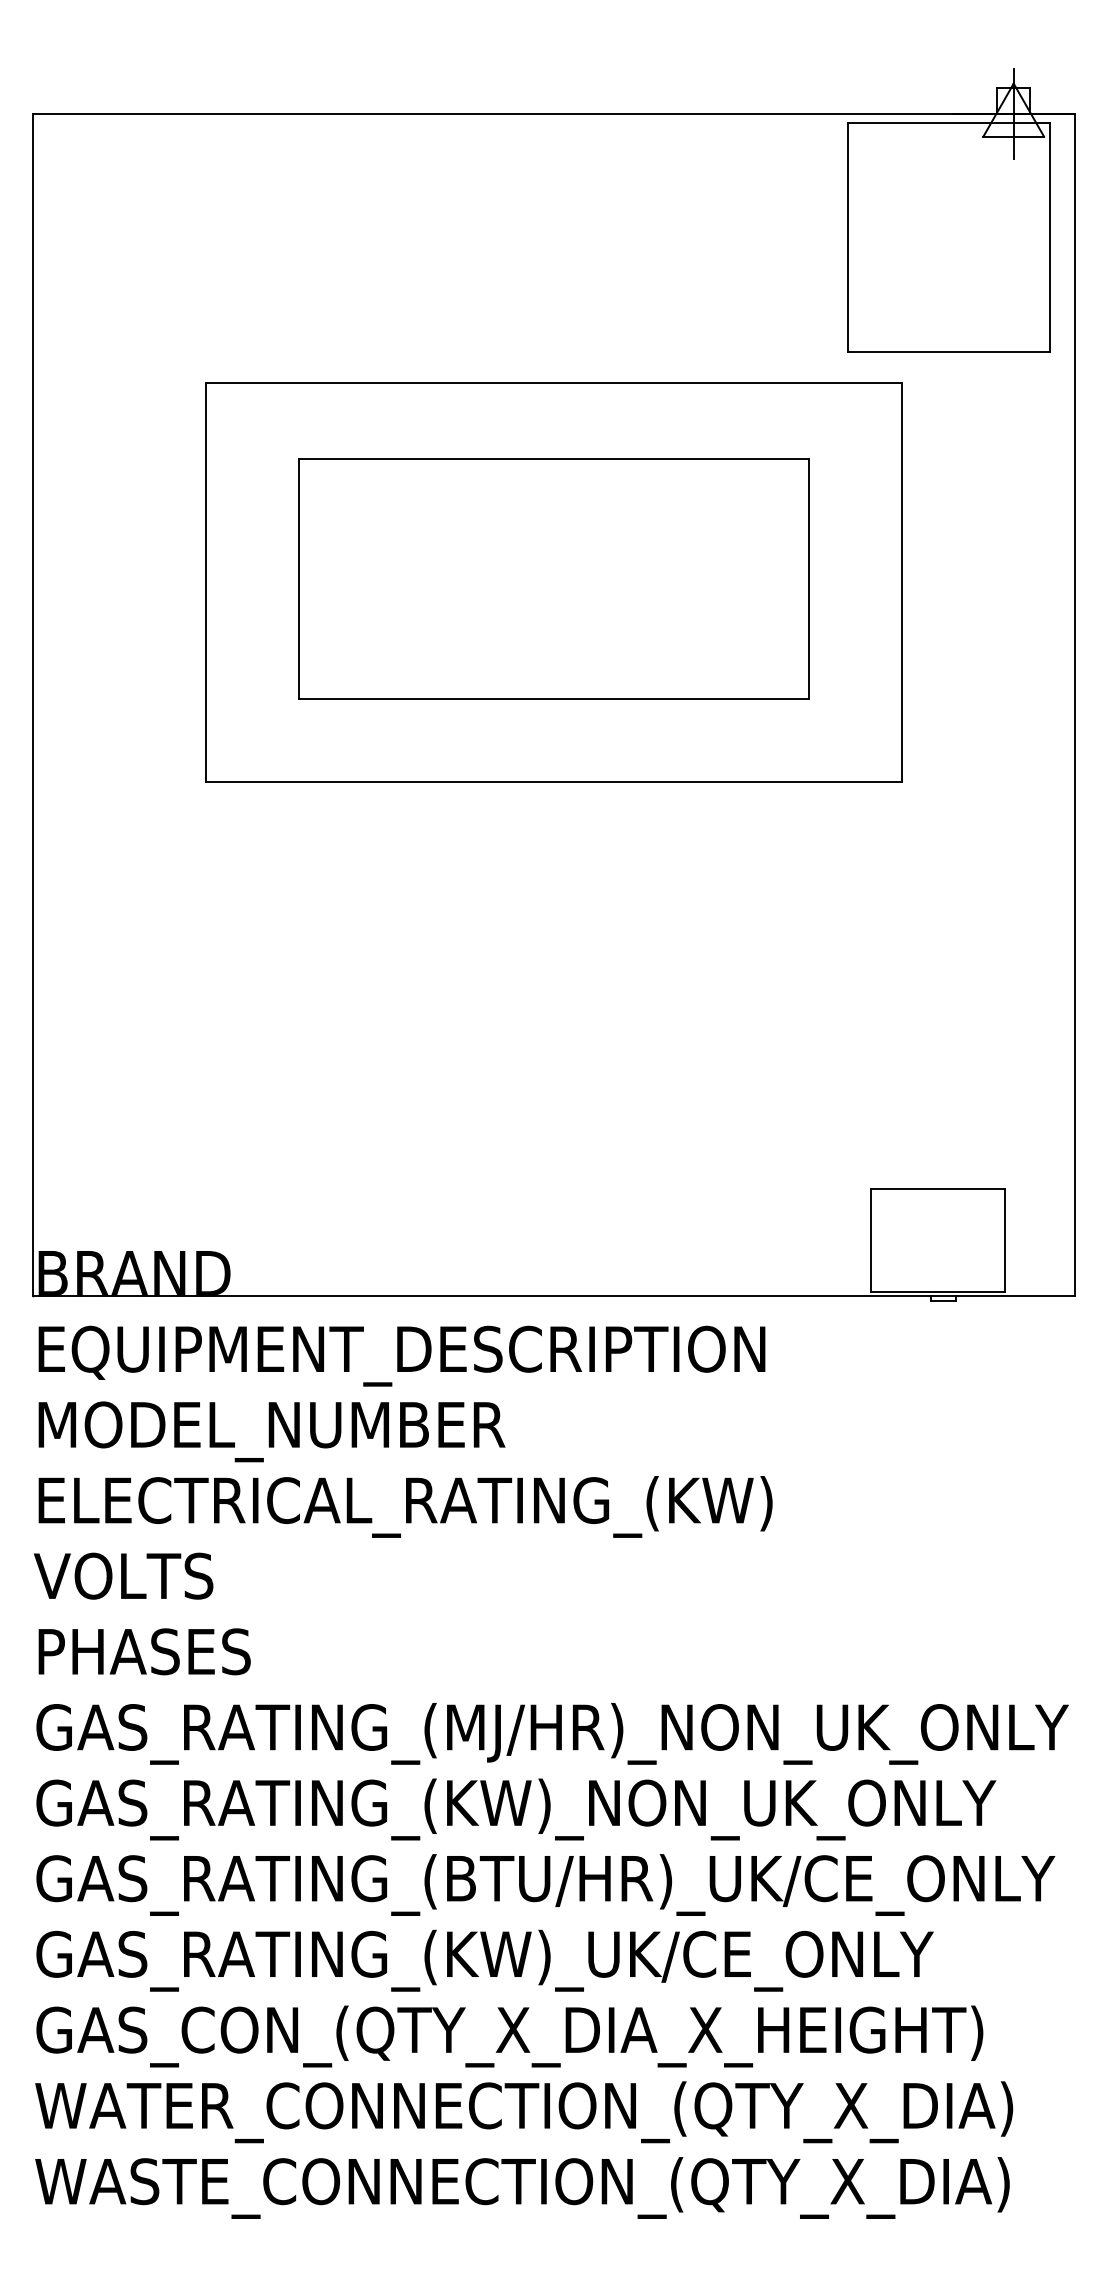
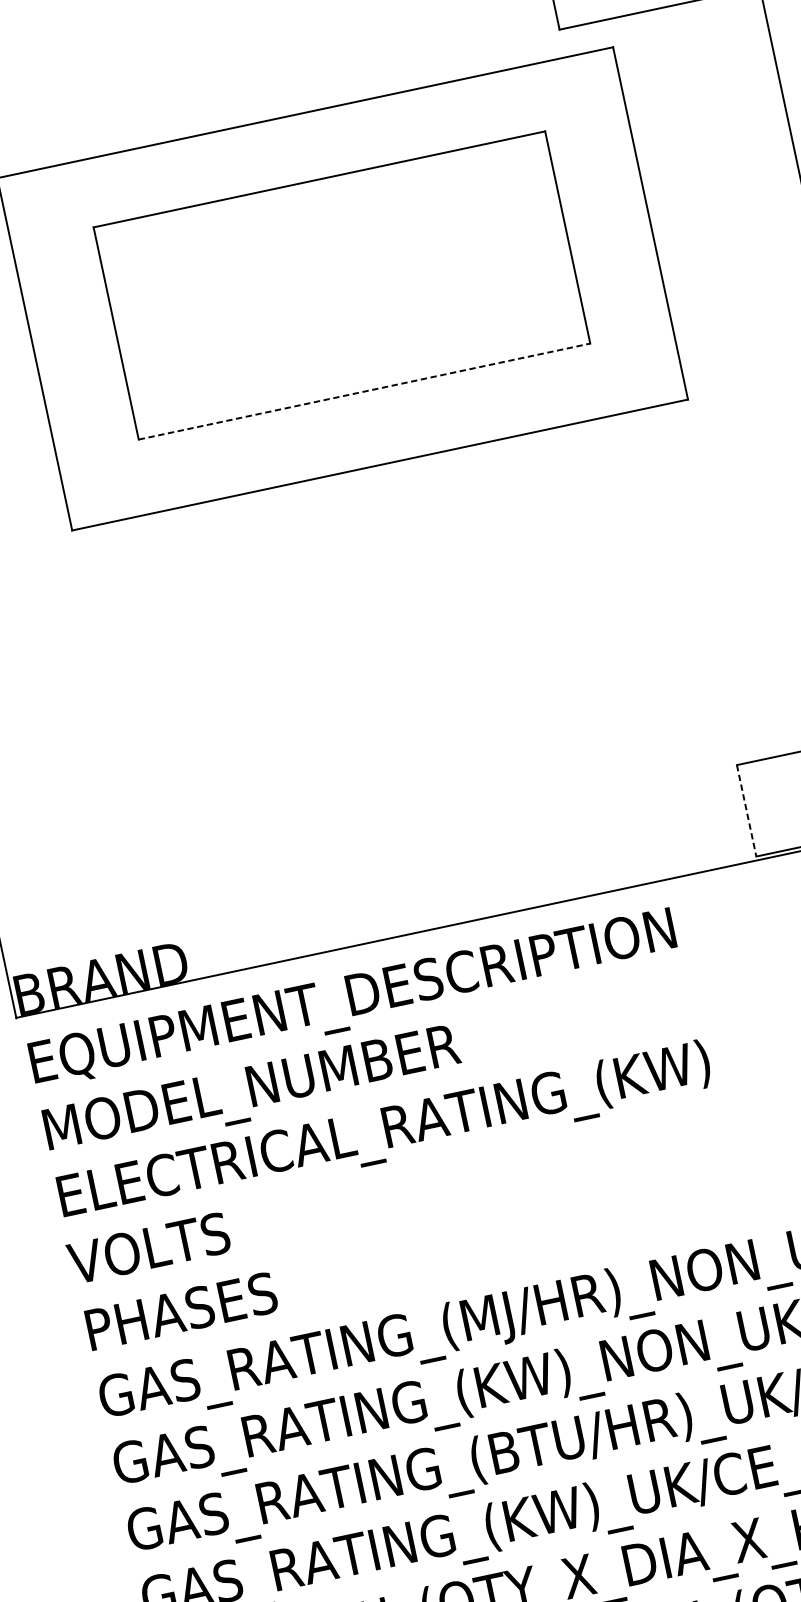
line: (554, 698) -> (364, 391), solid -> dashed
line: (871, 1240) -> (747, 810), solid -> dashed

